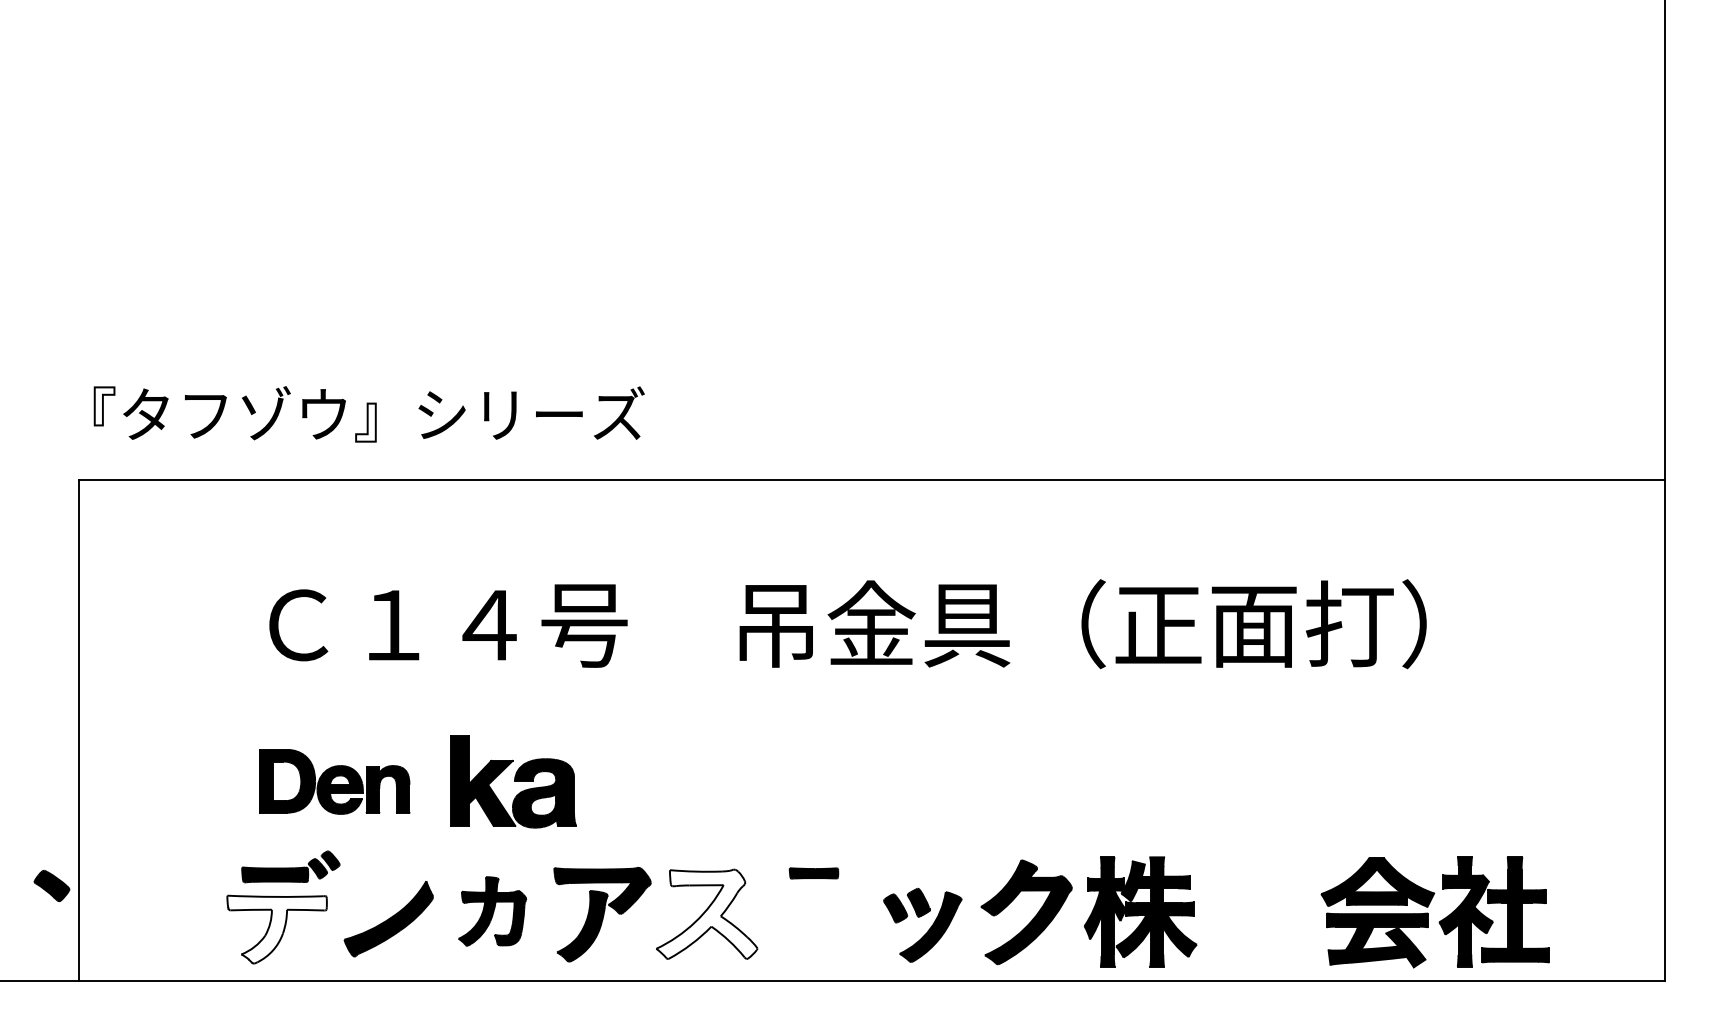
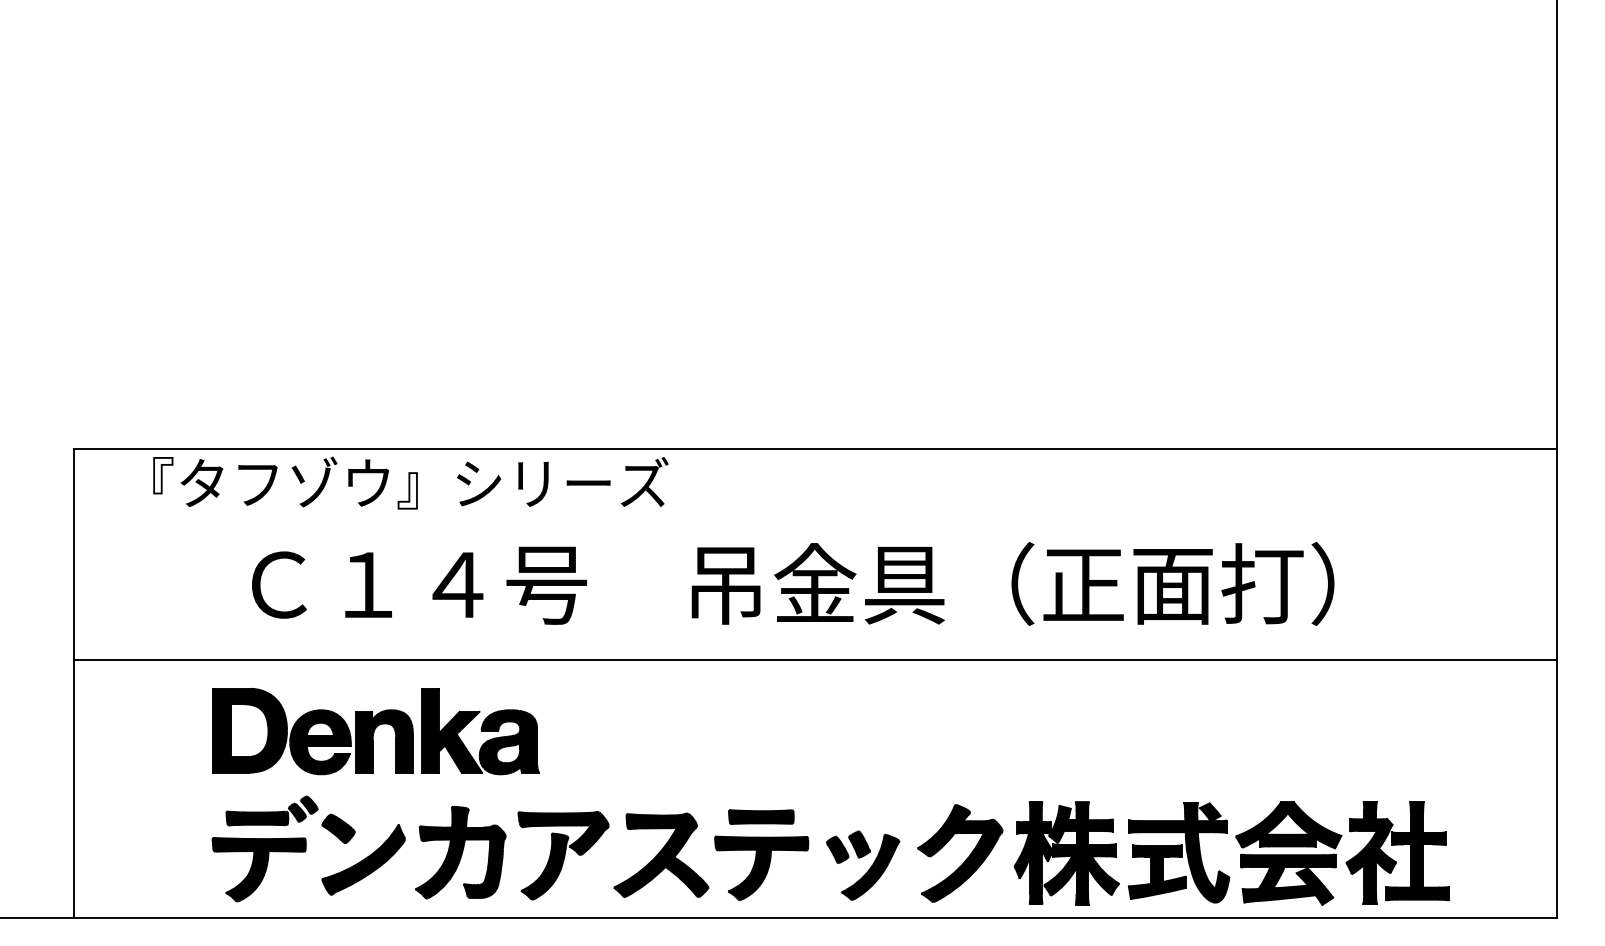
text: (368, 414) -> (410, 483), moved
line: (871, 705) -> (815, 660), added
part: (334, 781) -> (312, 731), size x1.43
part: (813, 873) -> (760, 817), size x1.43
part: (51, 885) -> (338, 828), moved
part: (492, 911) -> (460, 852), size x1.43
part: (1260, 911) -> (1178, 852), added
fill: (706, 913) -> (660, 854), added
part: (813, 927) -> (760, 867), added
fill: (276, 929) -> (258, 869), added

